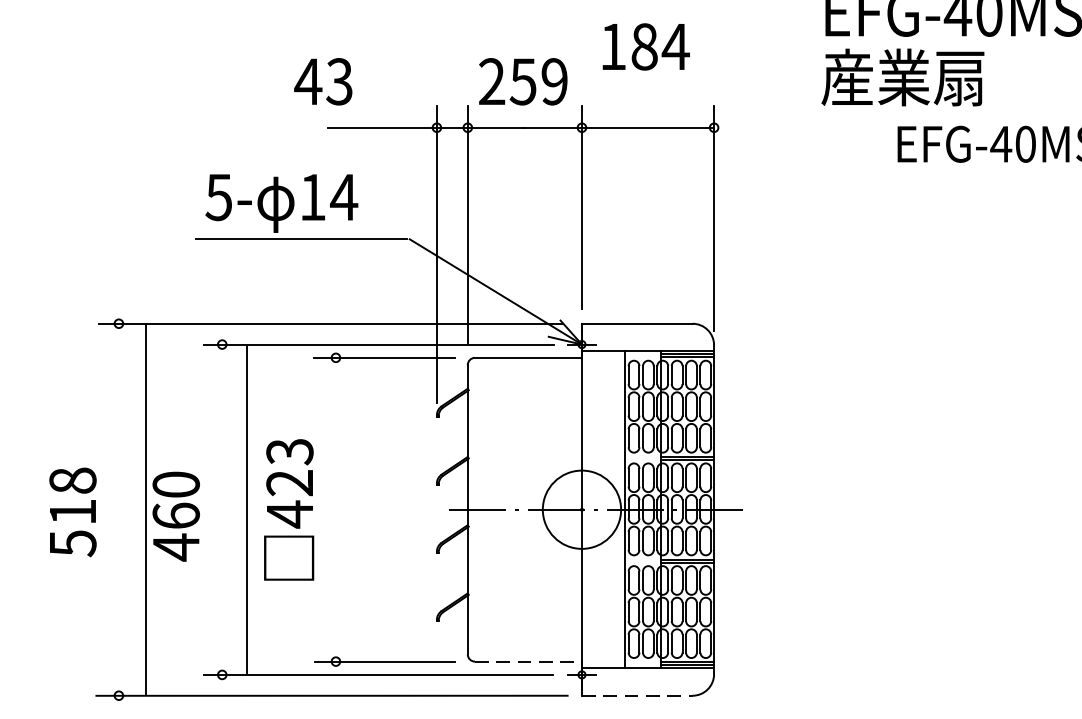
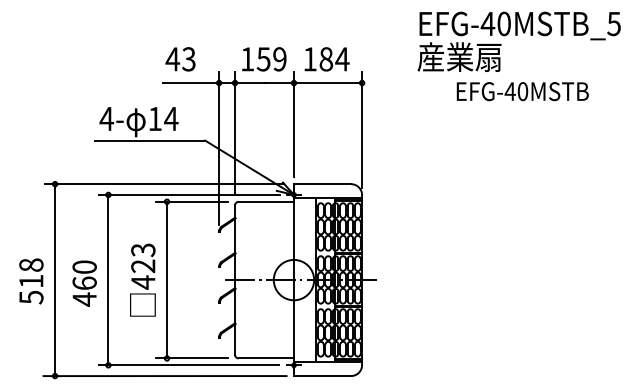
text: (645, 47) -> (326, 59), moved
text: (323, 82) -> (180, 59), moved
text: (491, 82) -> (247, 59), 259 -> 159
text: (218, 198) -> (106, 119), 5- -> 4-
line: (146, 508) -> (55, 279), moved
line: (247, 508) -> (108, 279), moved
line: (336, 508) -> (167, 279), added
line: (528, 661) -> (266, 358), dashed -> solid
line: (637, 696) -> (322, 376), dashed -> solid

